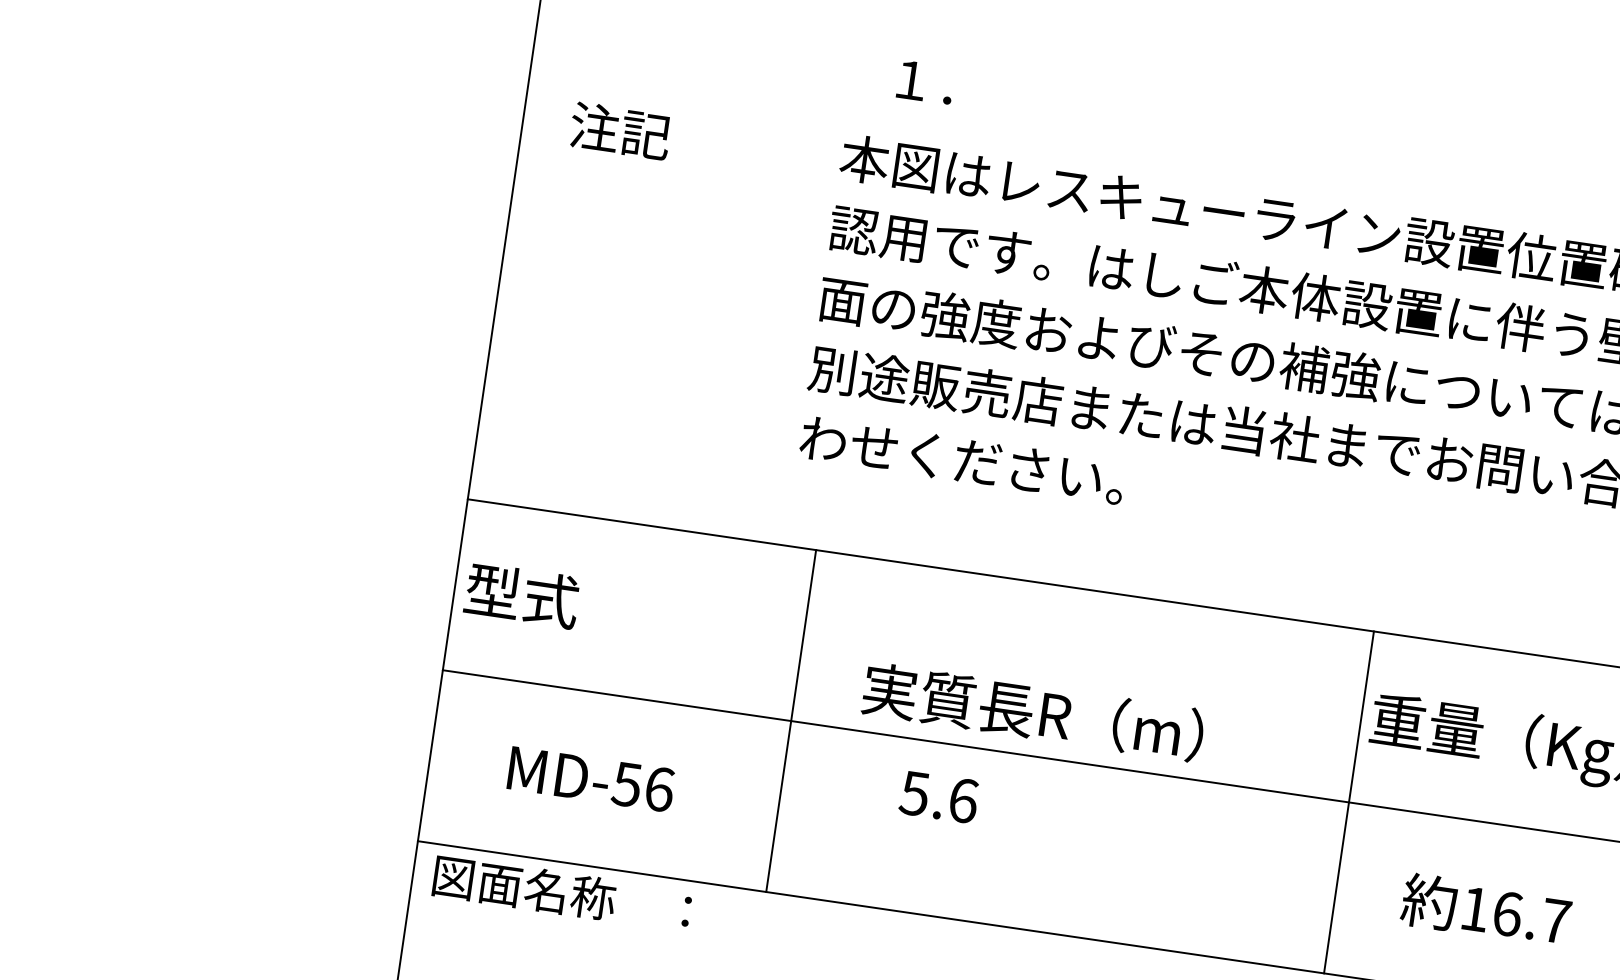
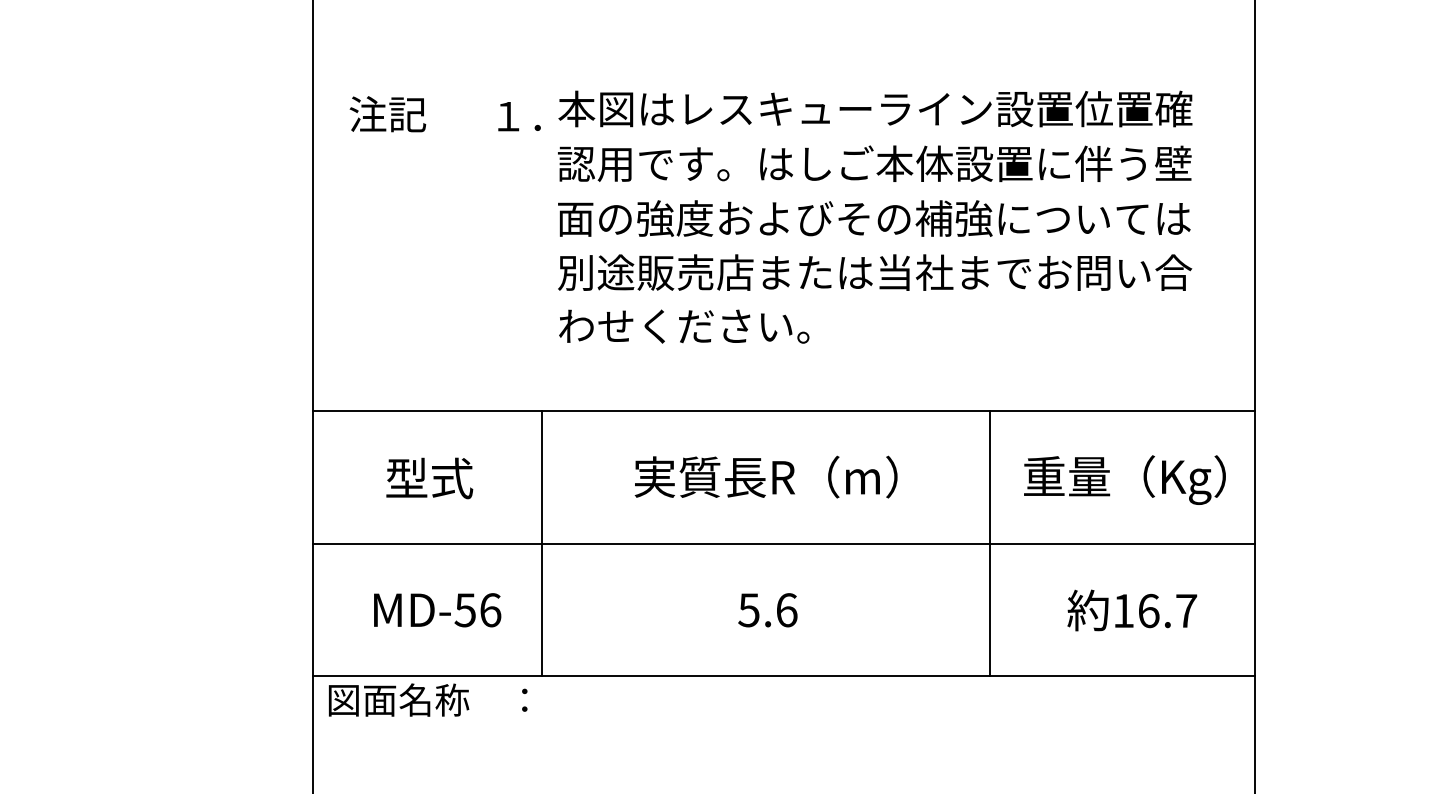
text: (925, 82) -> (519, 116), moved
text: (521, 595) -> (429, 478), moved
text: (1032, 711) -> (765, 476), moved
line: (791, 720) -> (542, 543), moved
text: (938, 797) -> (767, 610), moved
line: (1348, 801) -> (989, 543), moved

